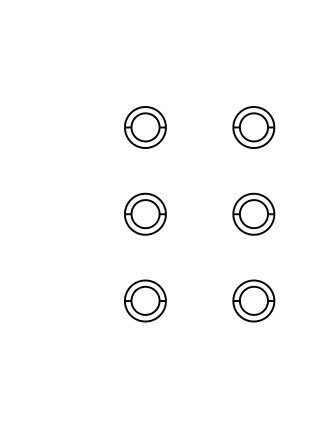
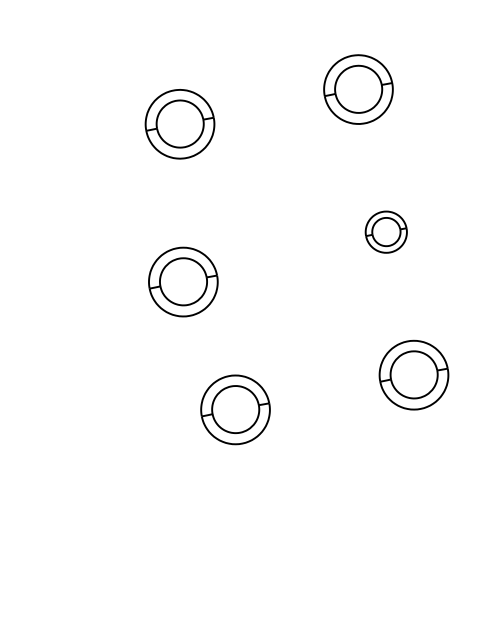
part: (145, 213) -> (183, 280), moved
part: (253, 213) -> (385, 231), size x0.6

